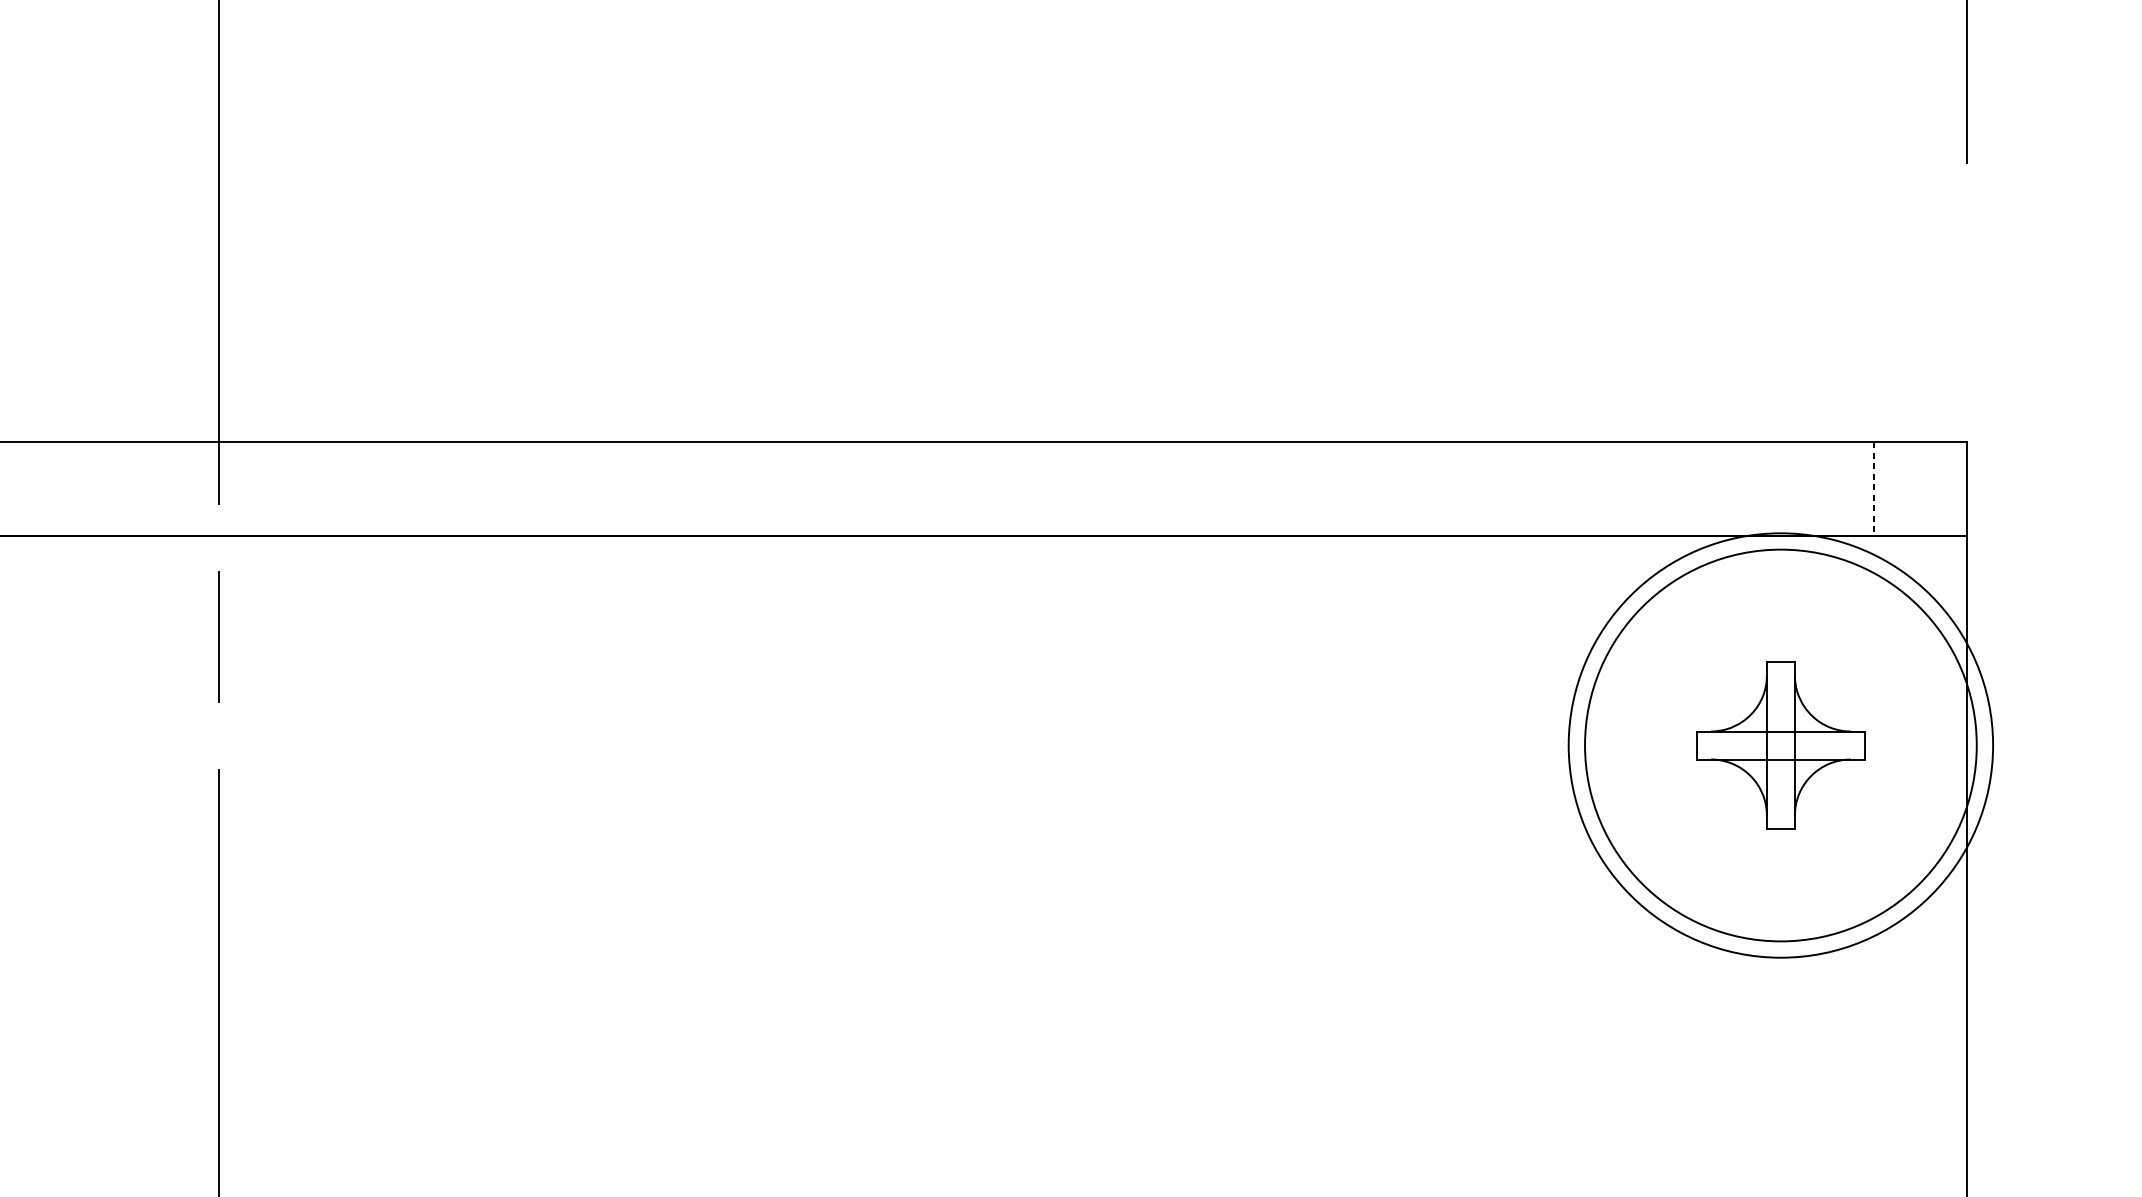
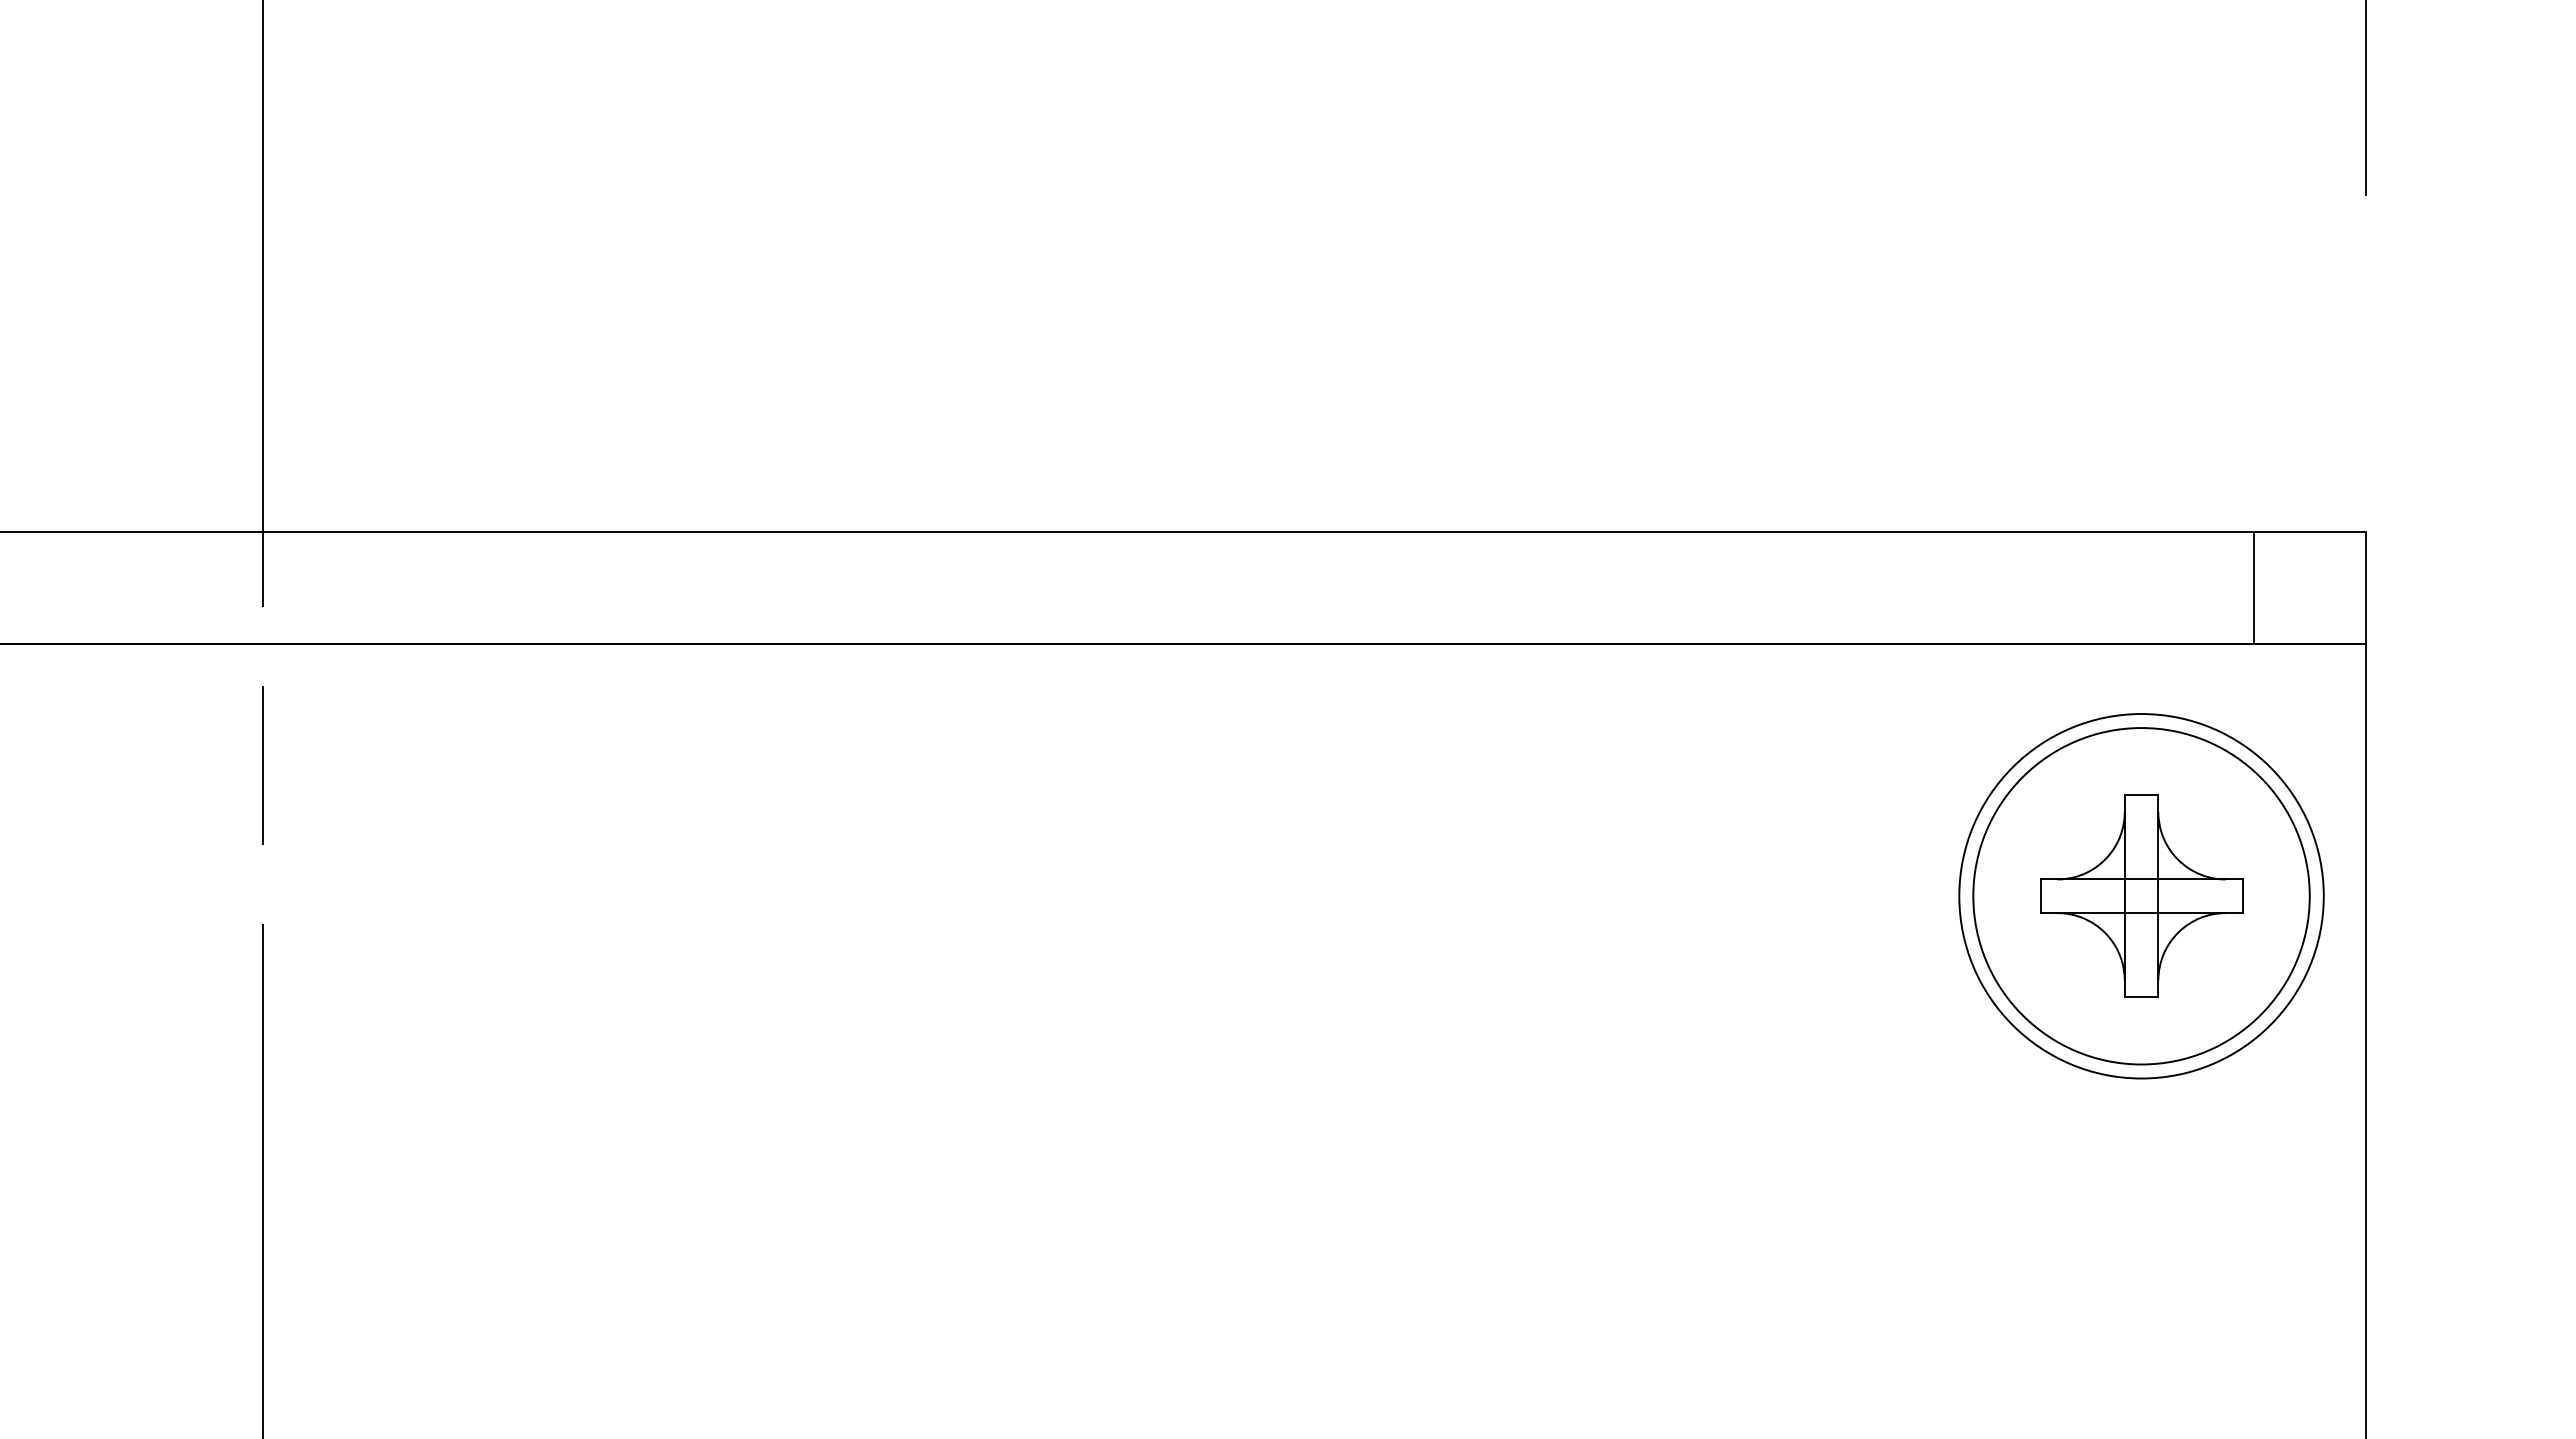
line: (1874, 489) -> (2253, 588), dashed -> solid
circle: (1780, 745) -> (2141, 896), size x0.71
circle: (1780, 745) -> (2141, 896), size x0.71

